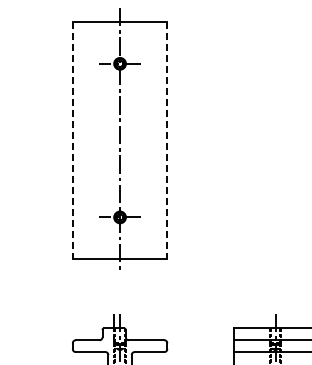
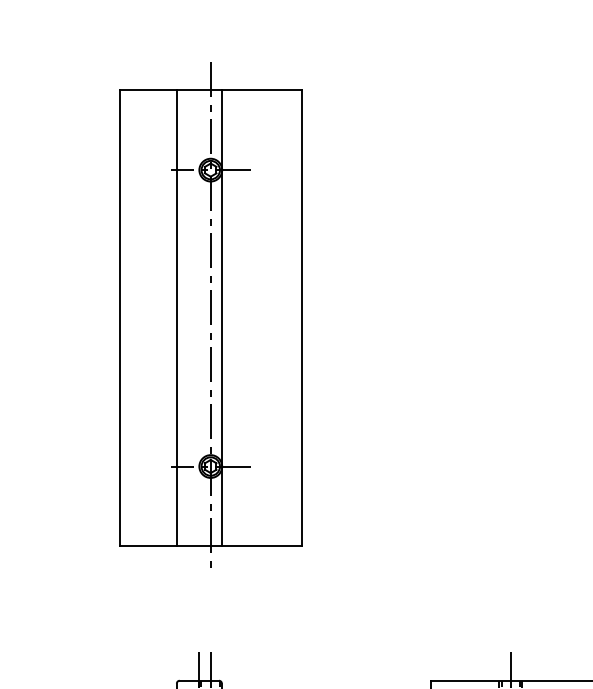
line: (102, 140) -> (176, 318), added
line: (125, 140) -> (221, 318), added
line: (72, 141) -> (118, 319), dashed -> solid
line: (167, 141) -> (302, 319), dashed -> solid

